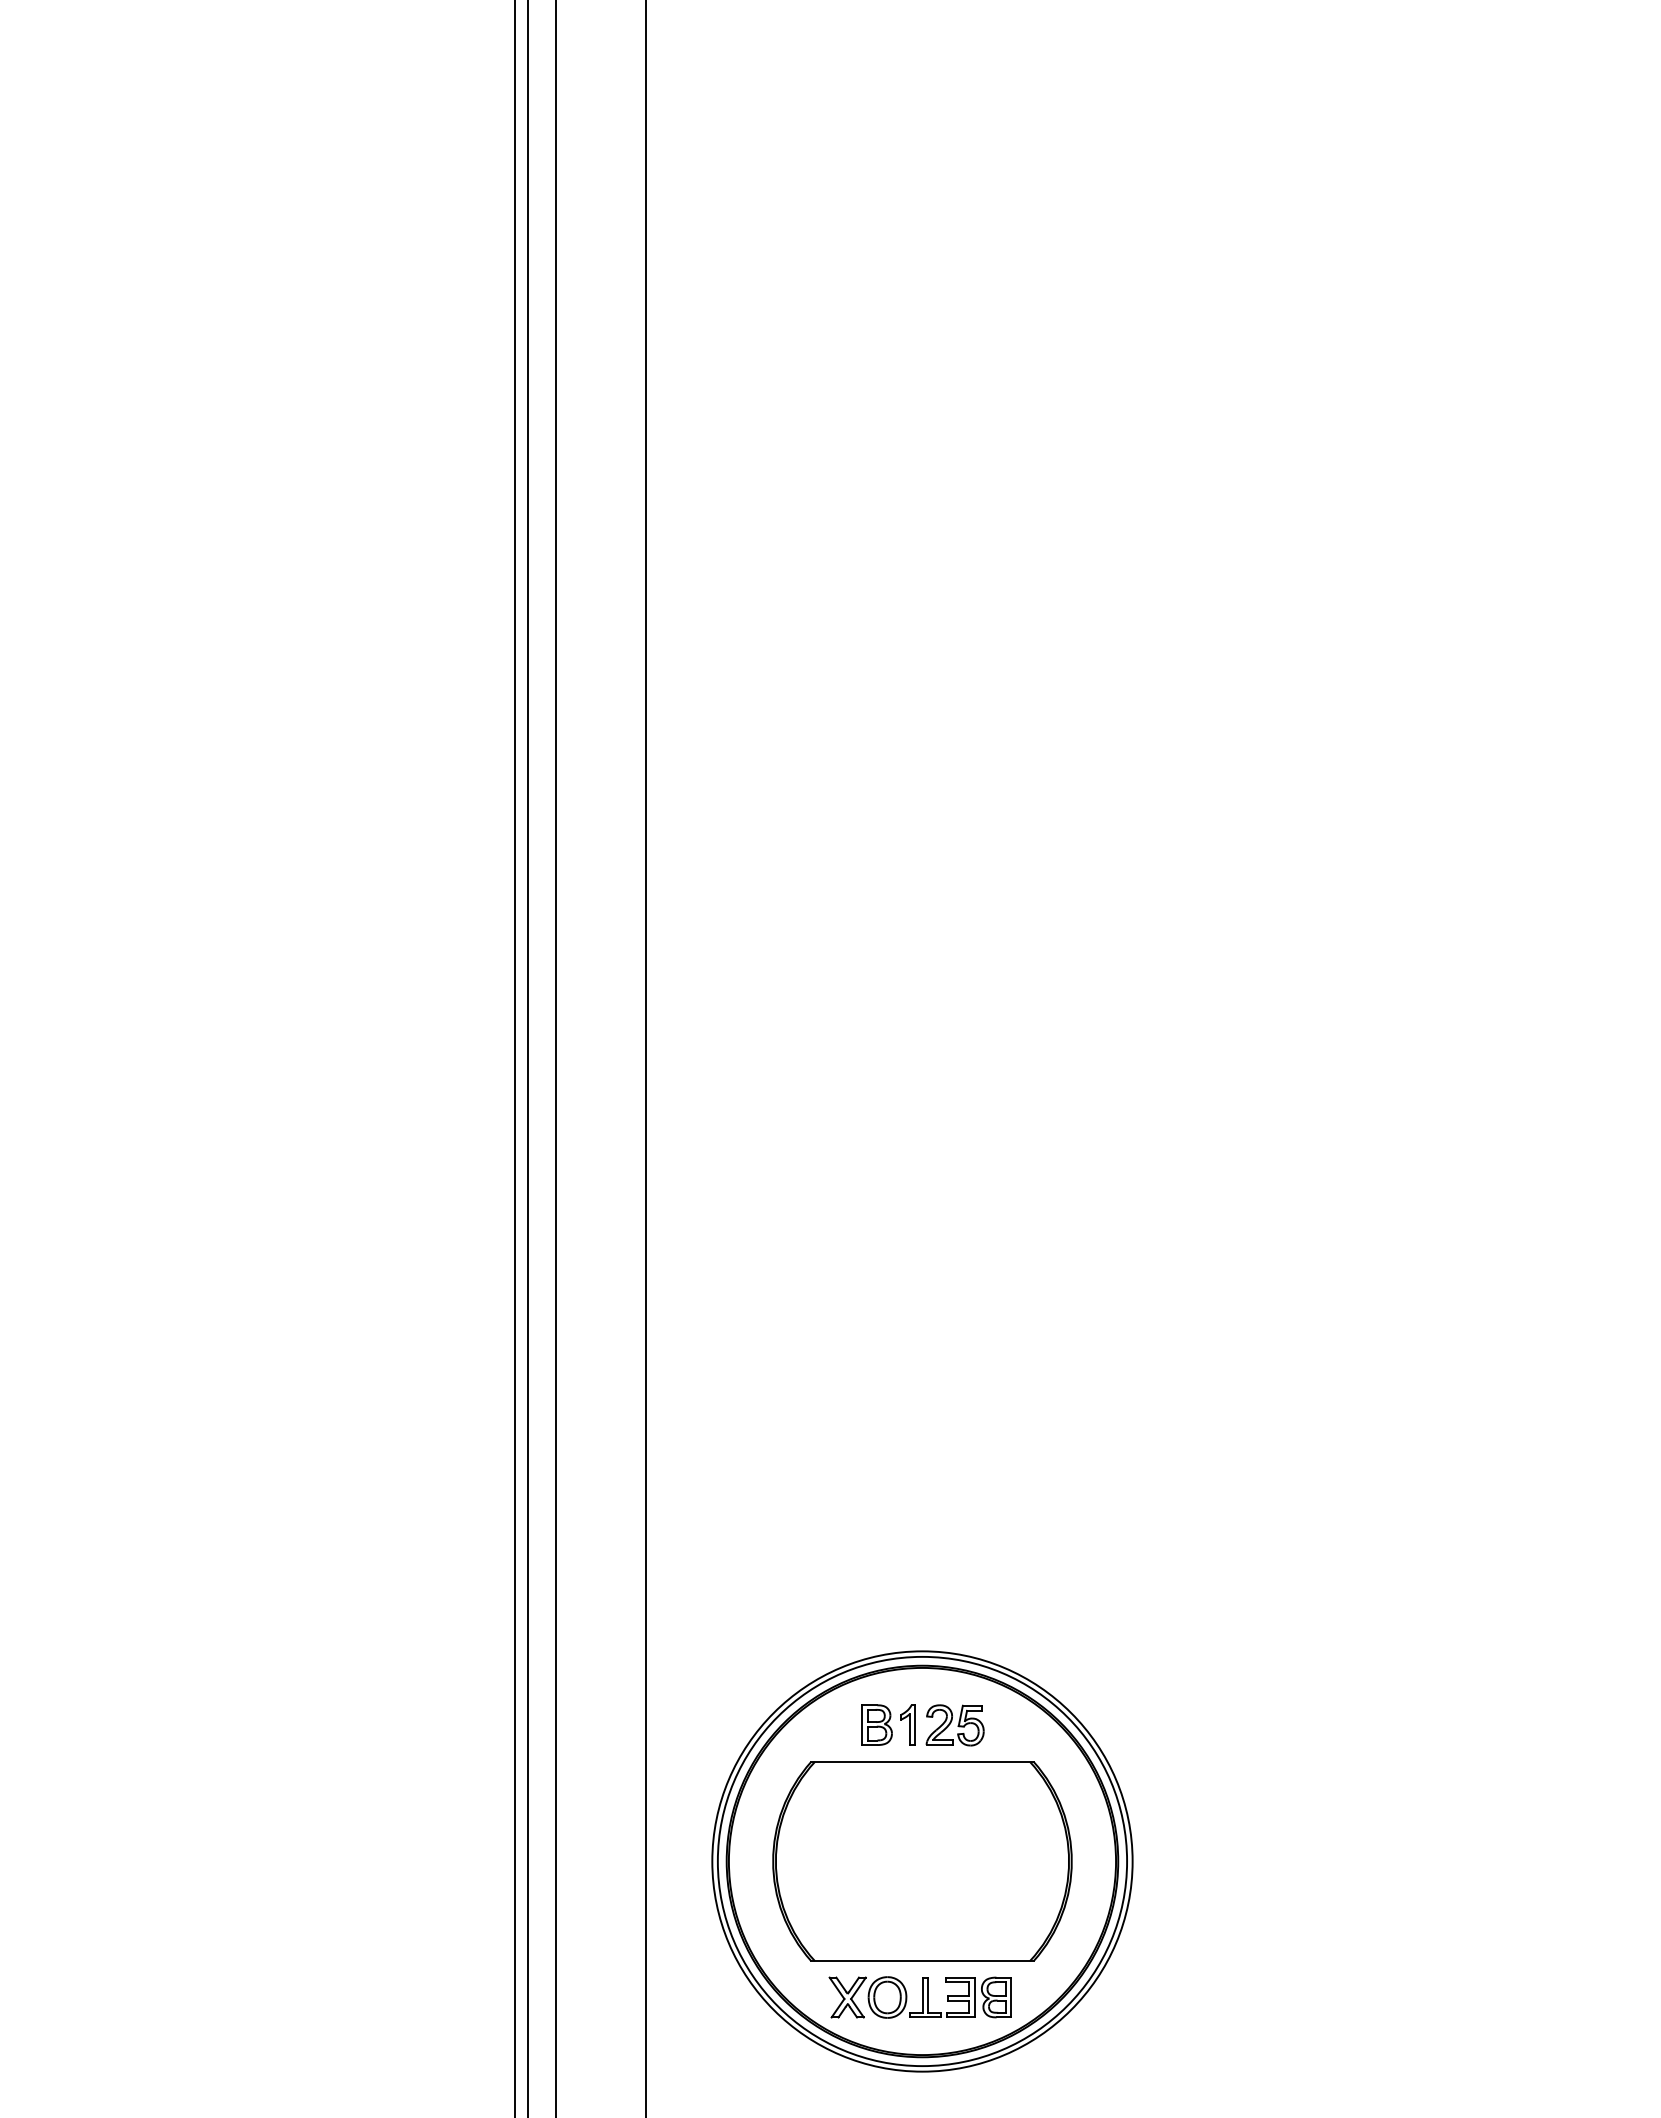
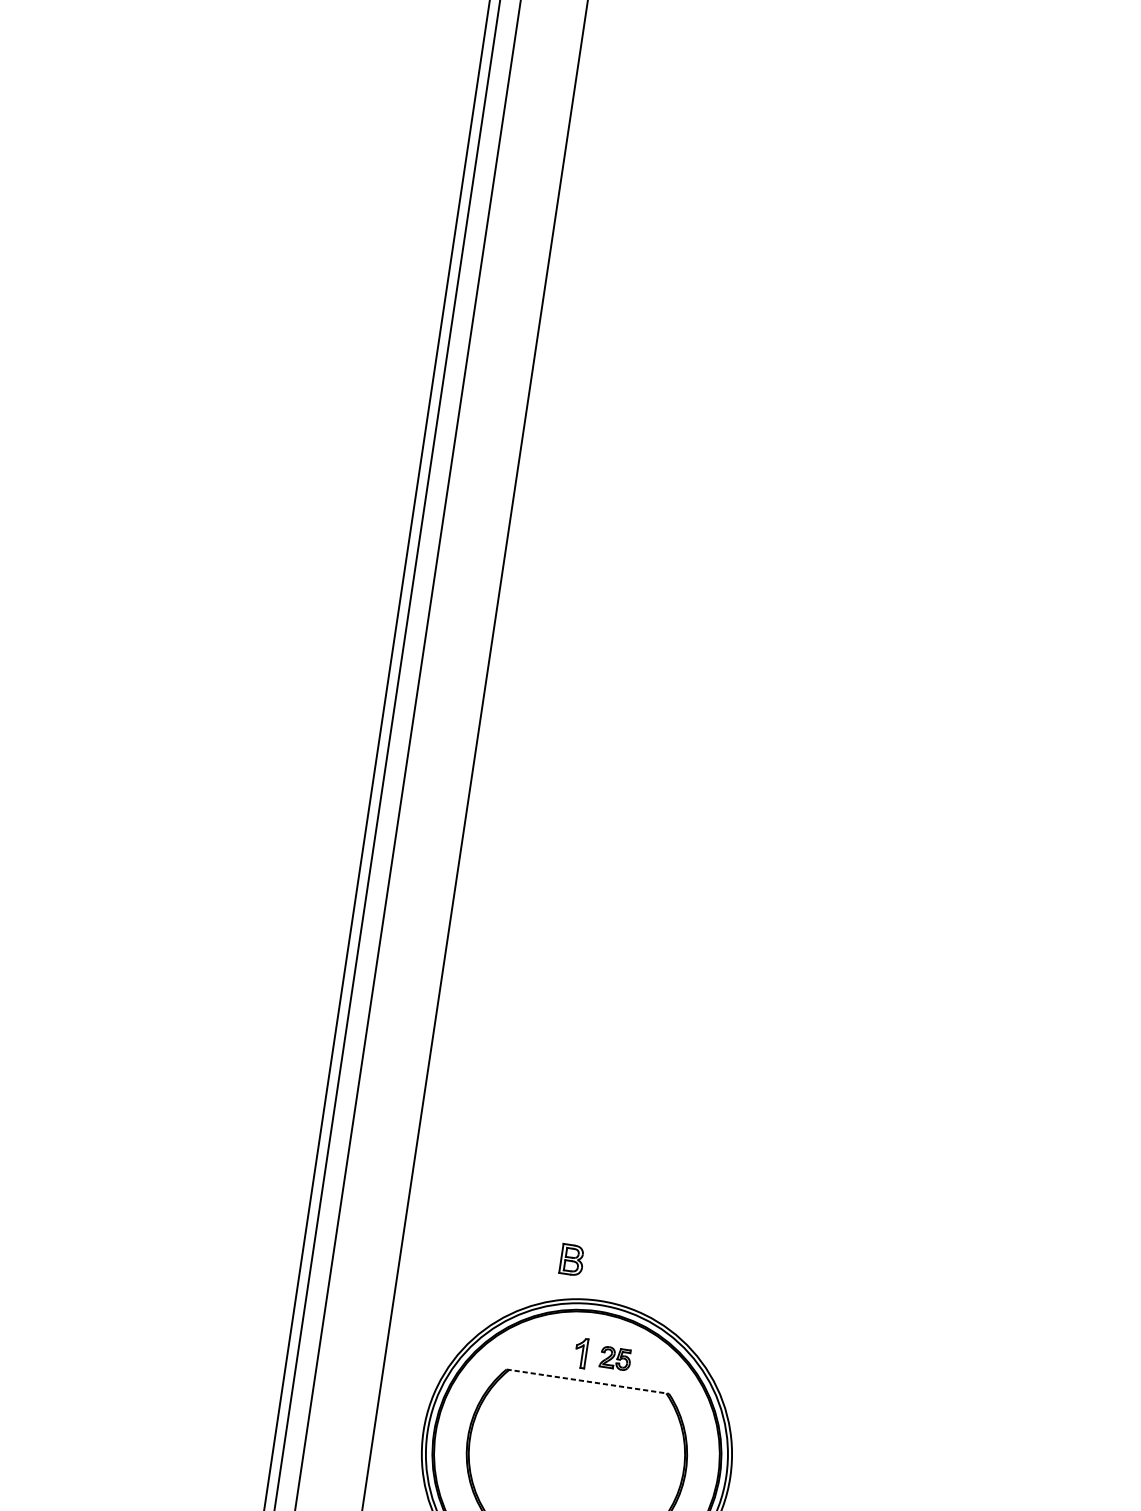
part: (876, 1724) -> (571, 1259), moved
part: (954, 1725) -> (615, 1358), size x0.7
line: (922, 1761) -> (587, 1381), solid -> dashed

